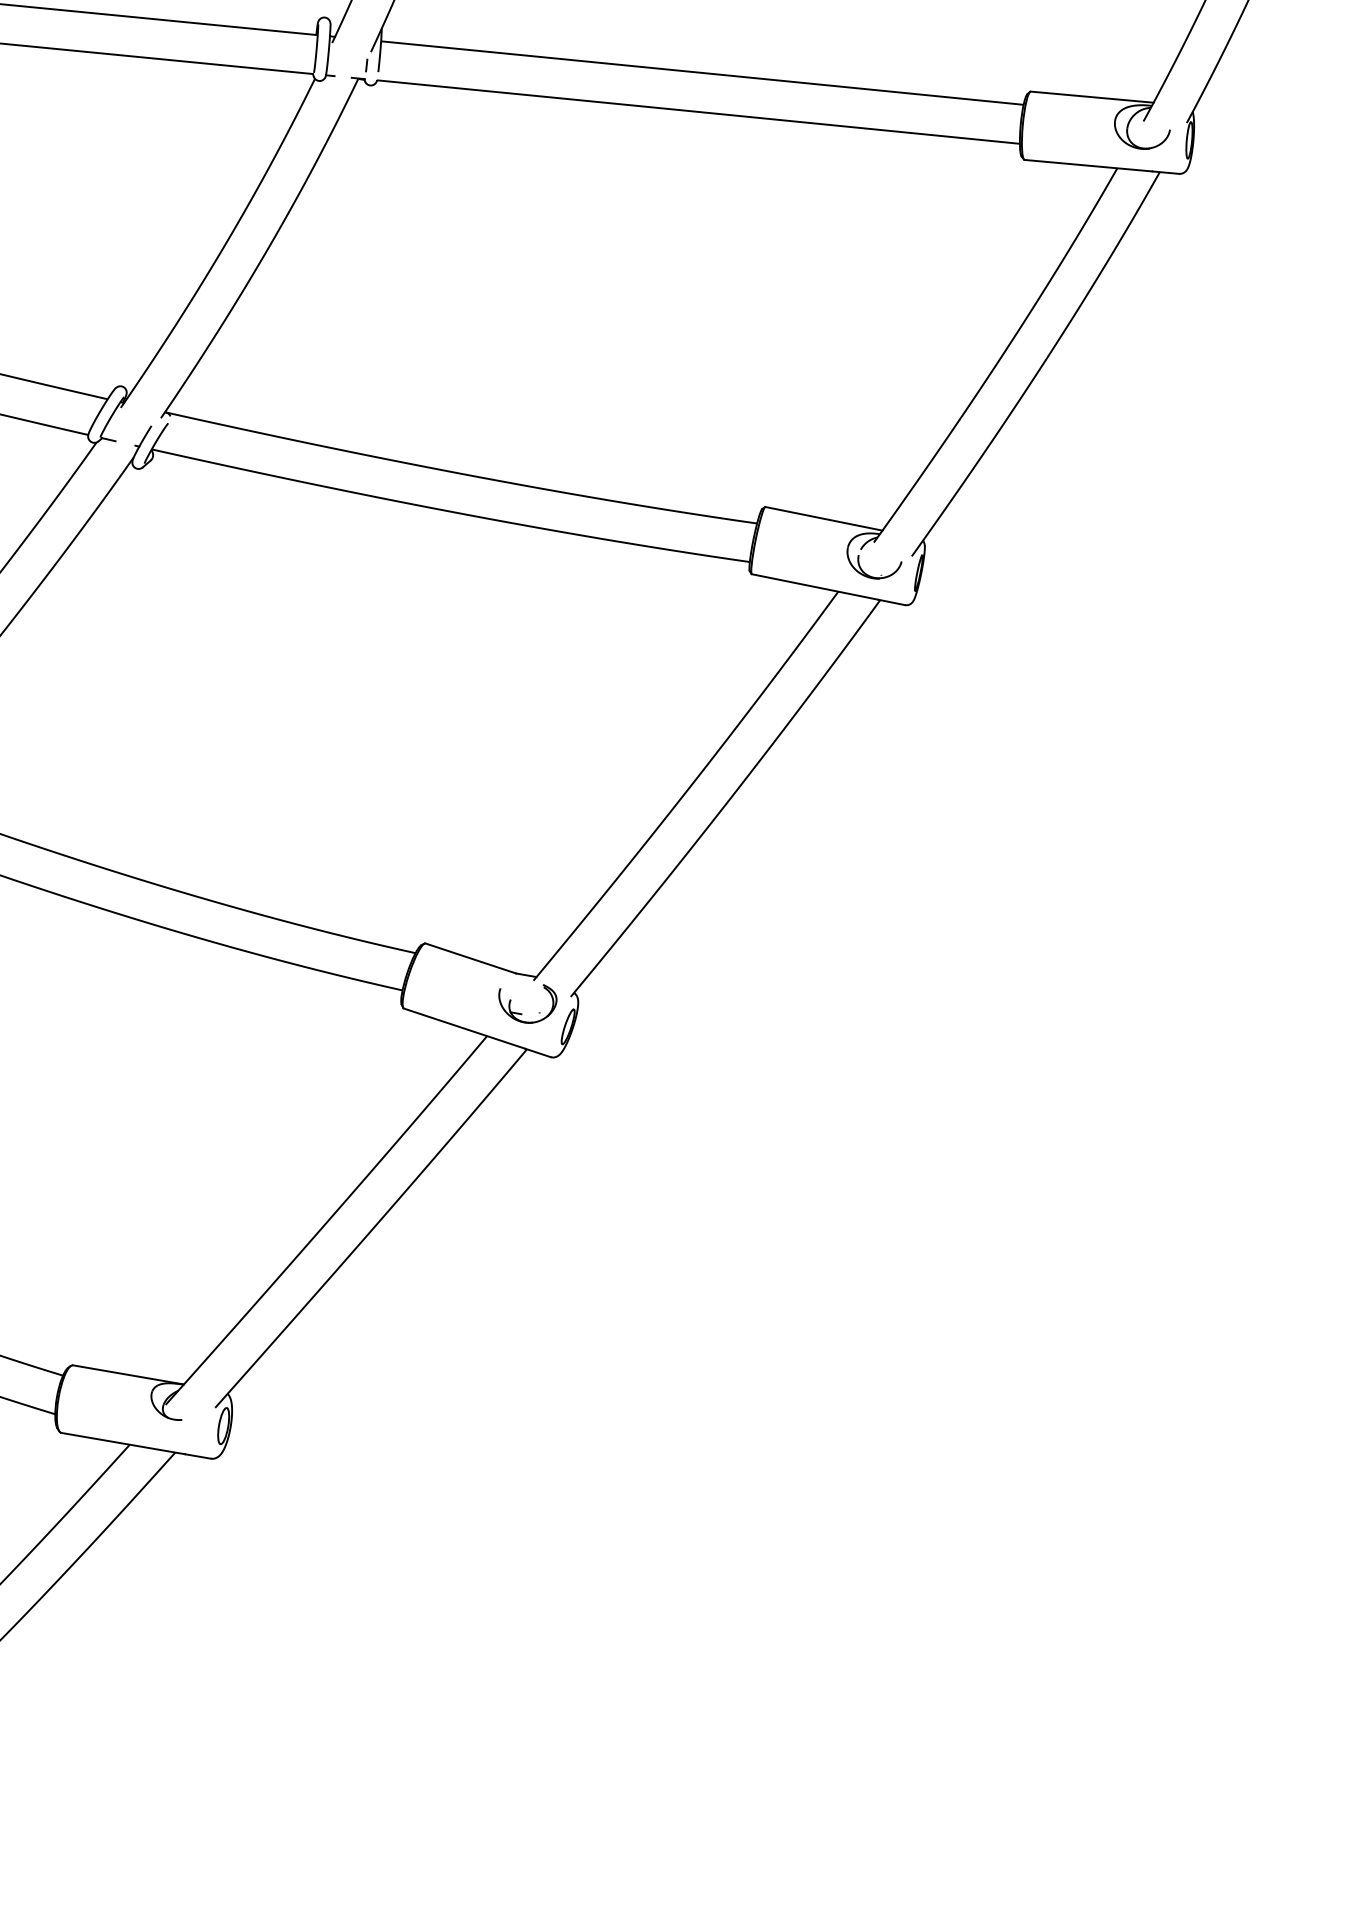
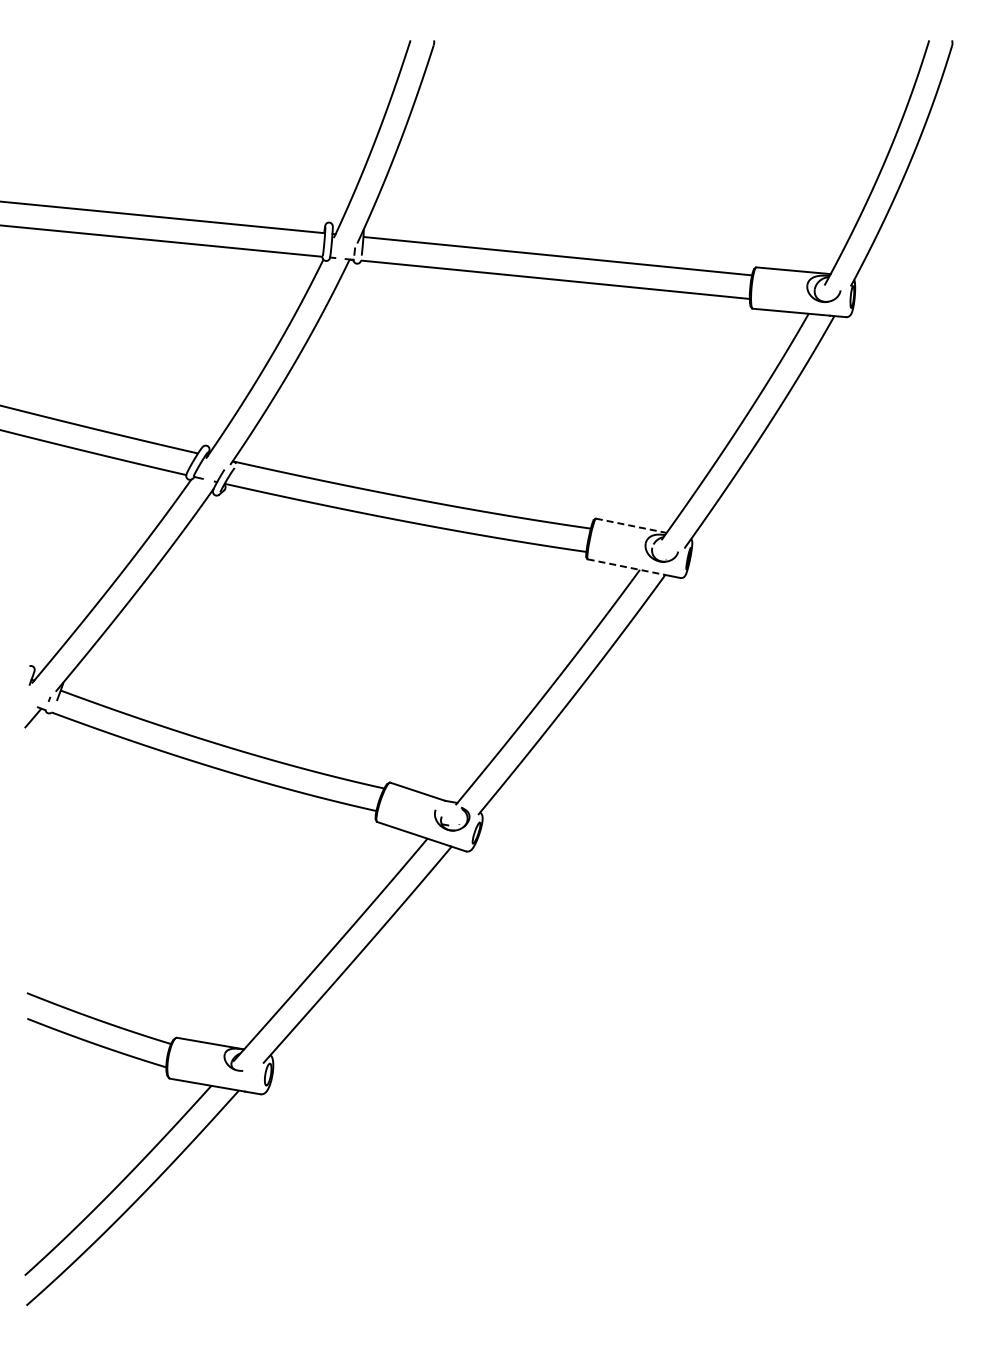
line: (824, 518) -> (631, 525), solid -> dashed
line: (816, 587) -> (626, 567), solid -> dashed

